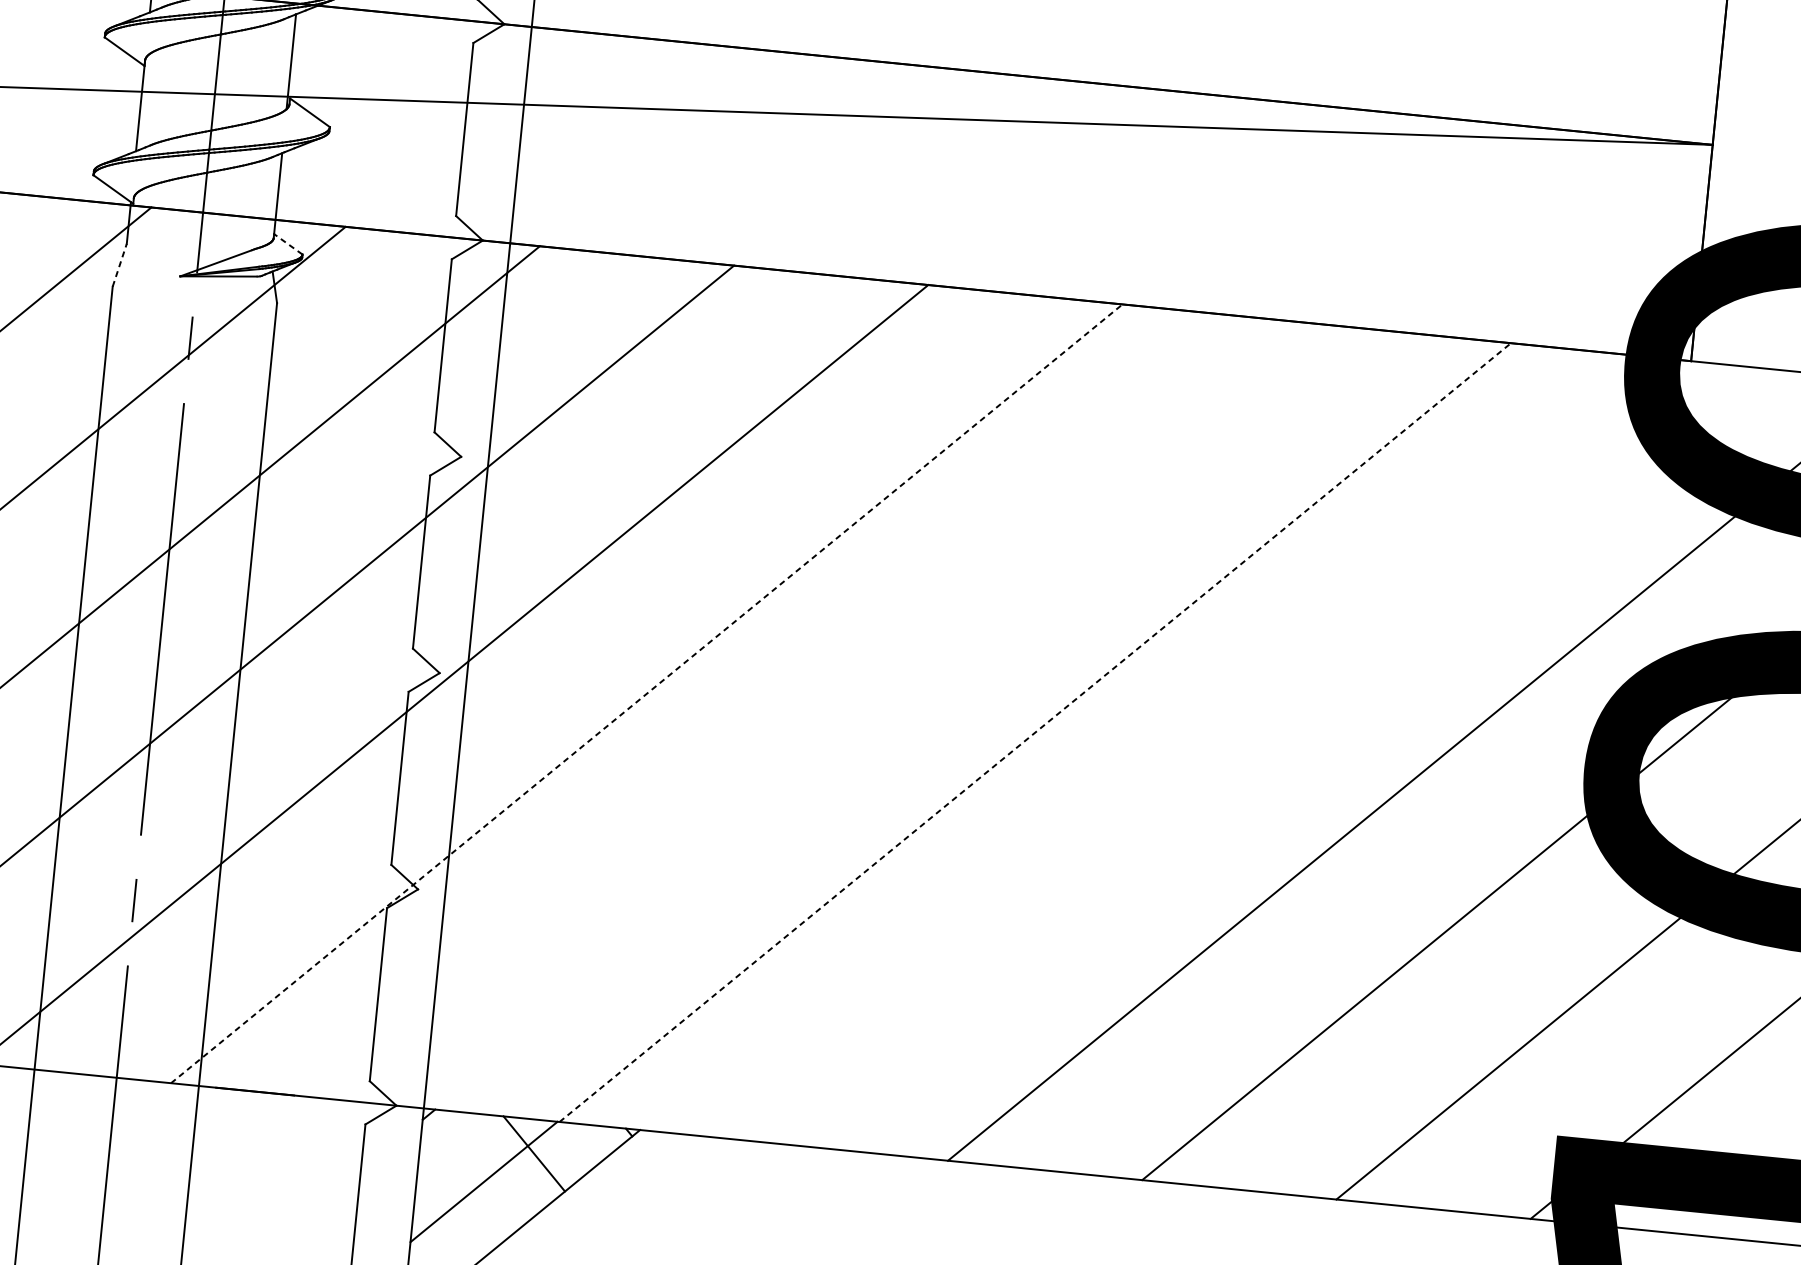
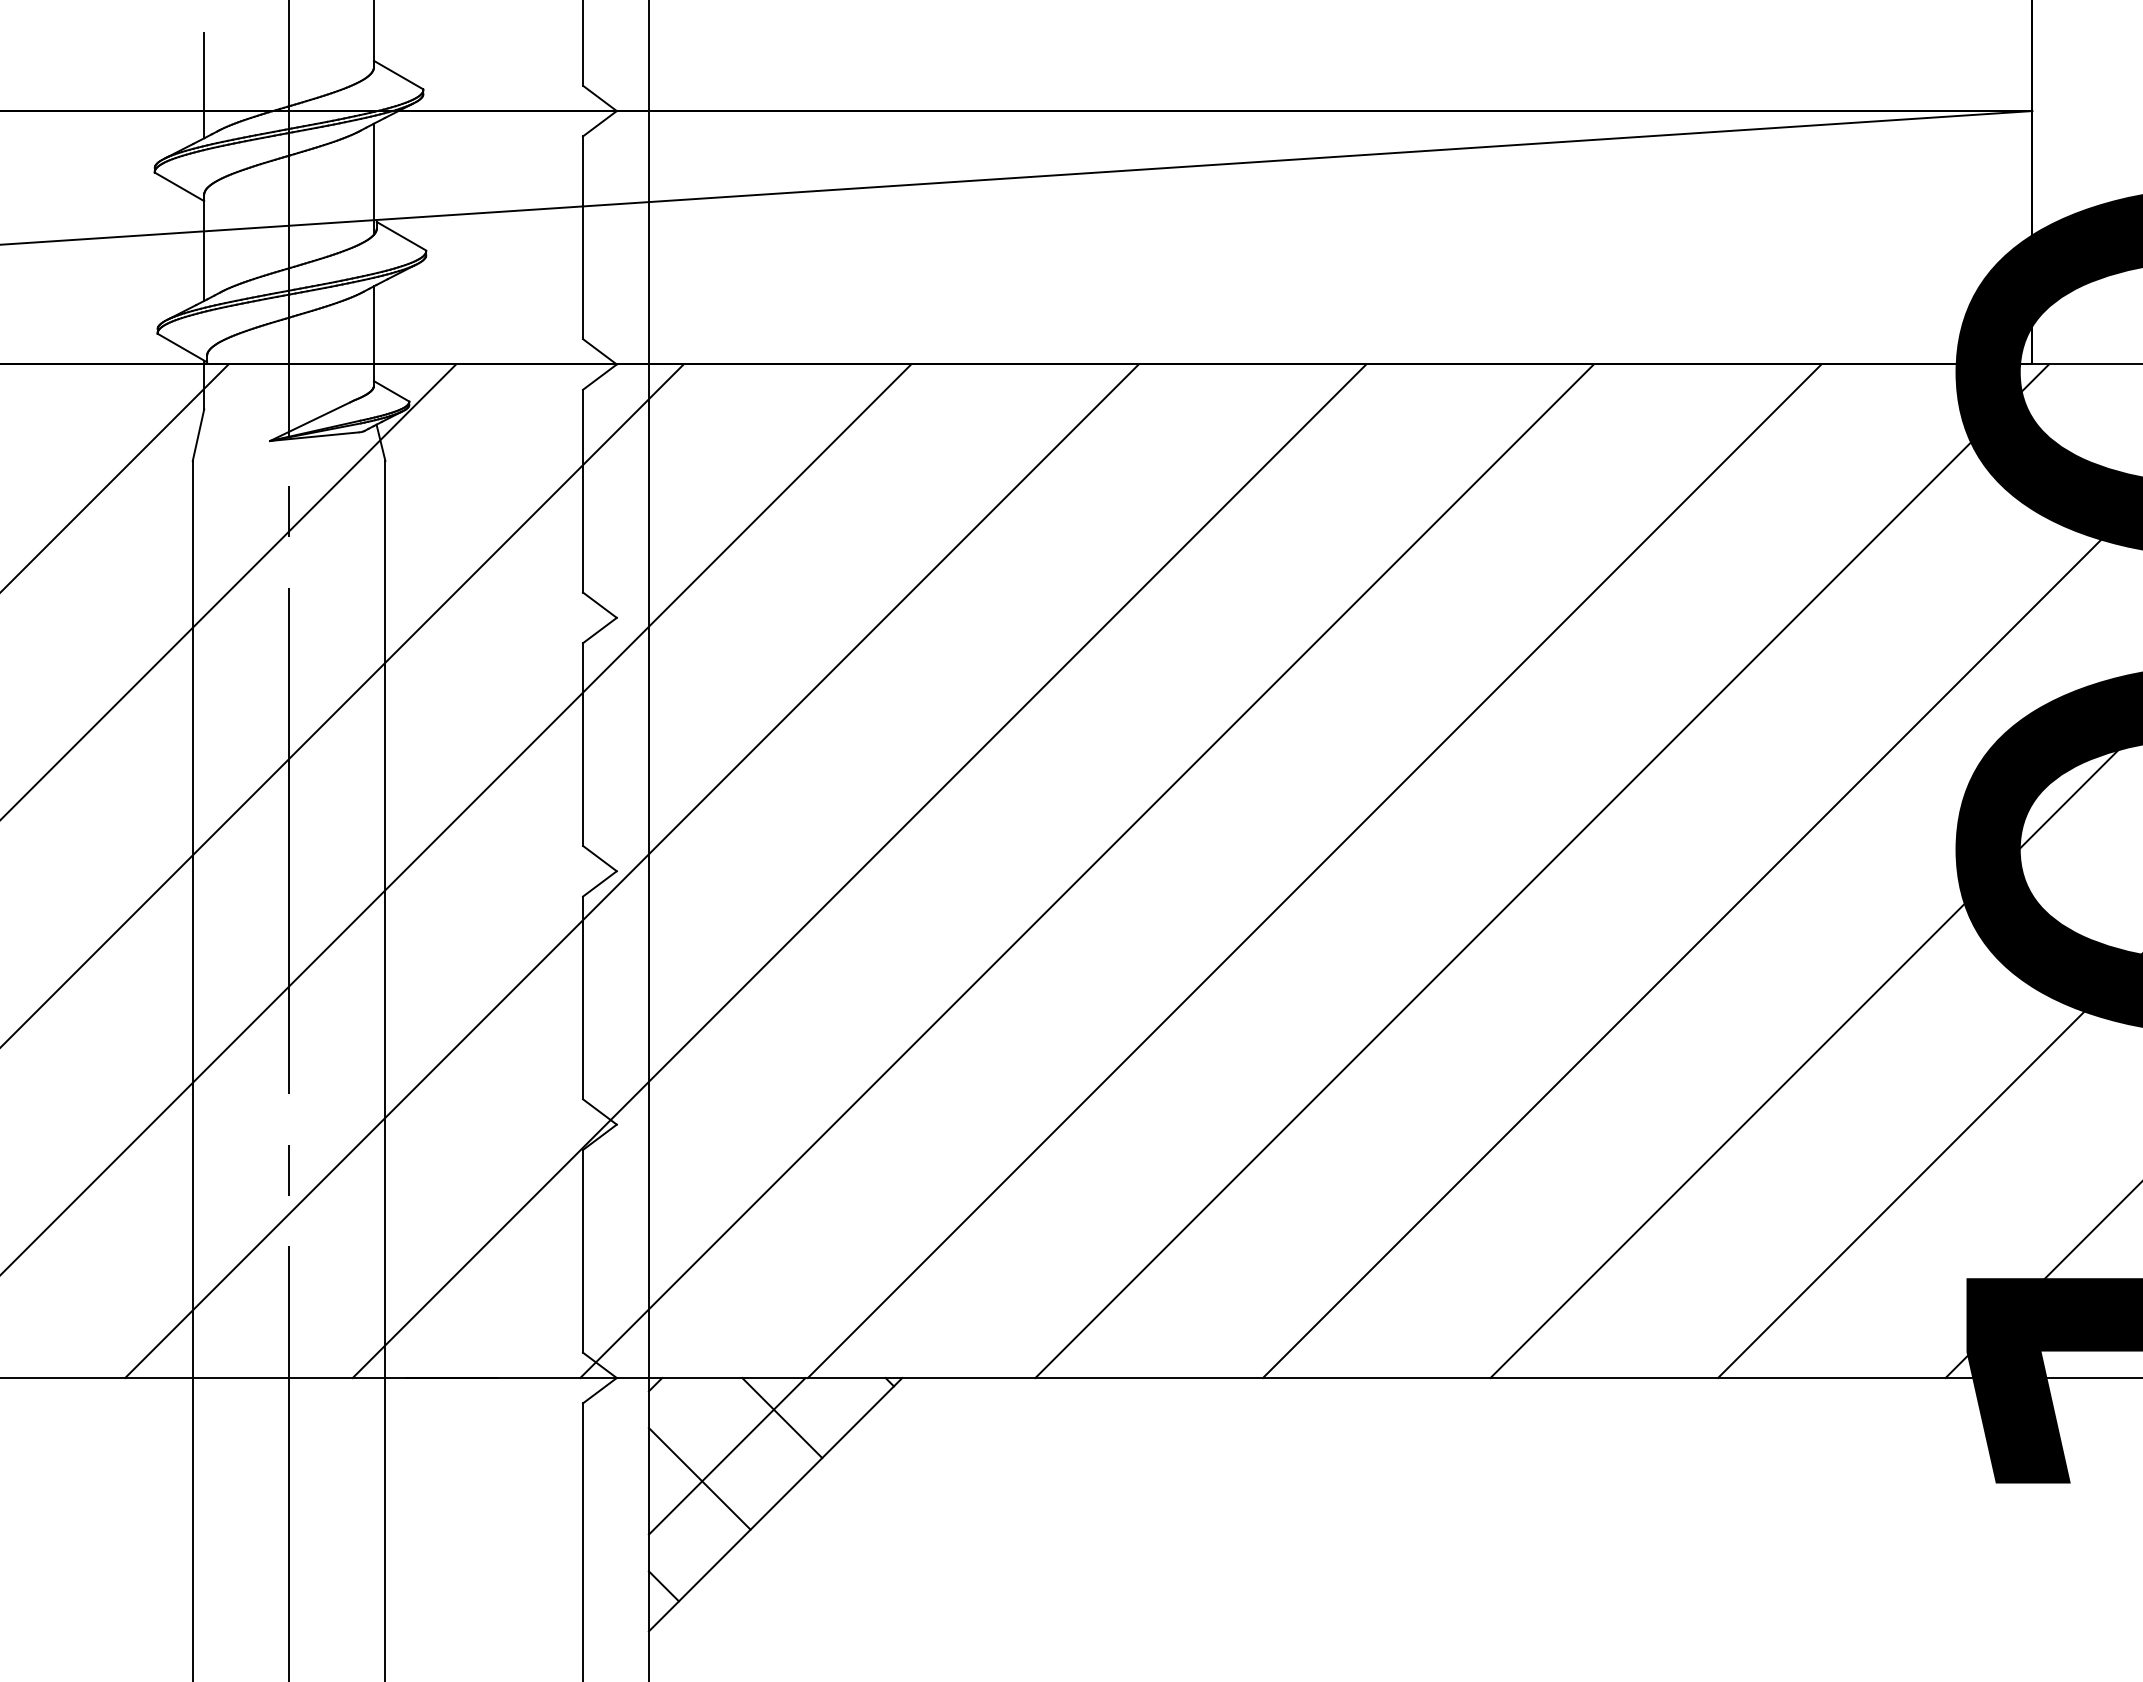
line: (288, 244) -> (391, 391), dashed -> solid
line: (119, 264) -> (198, 434), dashed -> solid
line: (646, 694) -> (859, 871), dashed -> solid
line: (840, 713) -> (1086, 871), added
line: (1035, 732) -> (1314, 871), dashed -> solid
line: (1228, 752) -> (1541, 871), added
line: (458, 1198) -> (699, 1478), added

